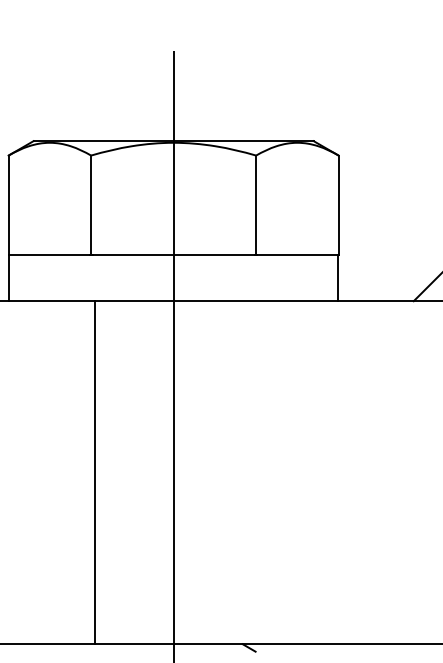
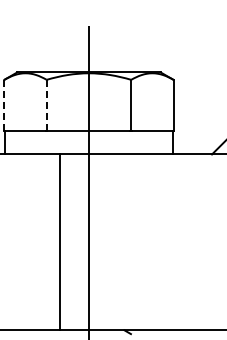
line: (8, 205) -> (4, 105), solid -> dashed
line: (90, 205) -> (46, 105), solid -> dashed
line: (94, 472) -> (59, 242), moved

